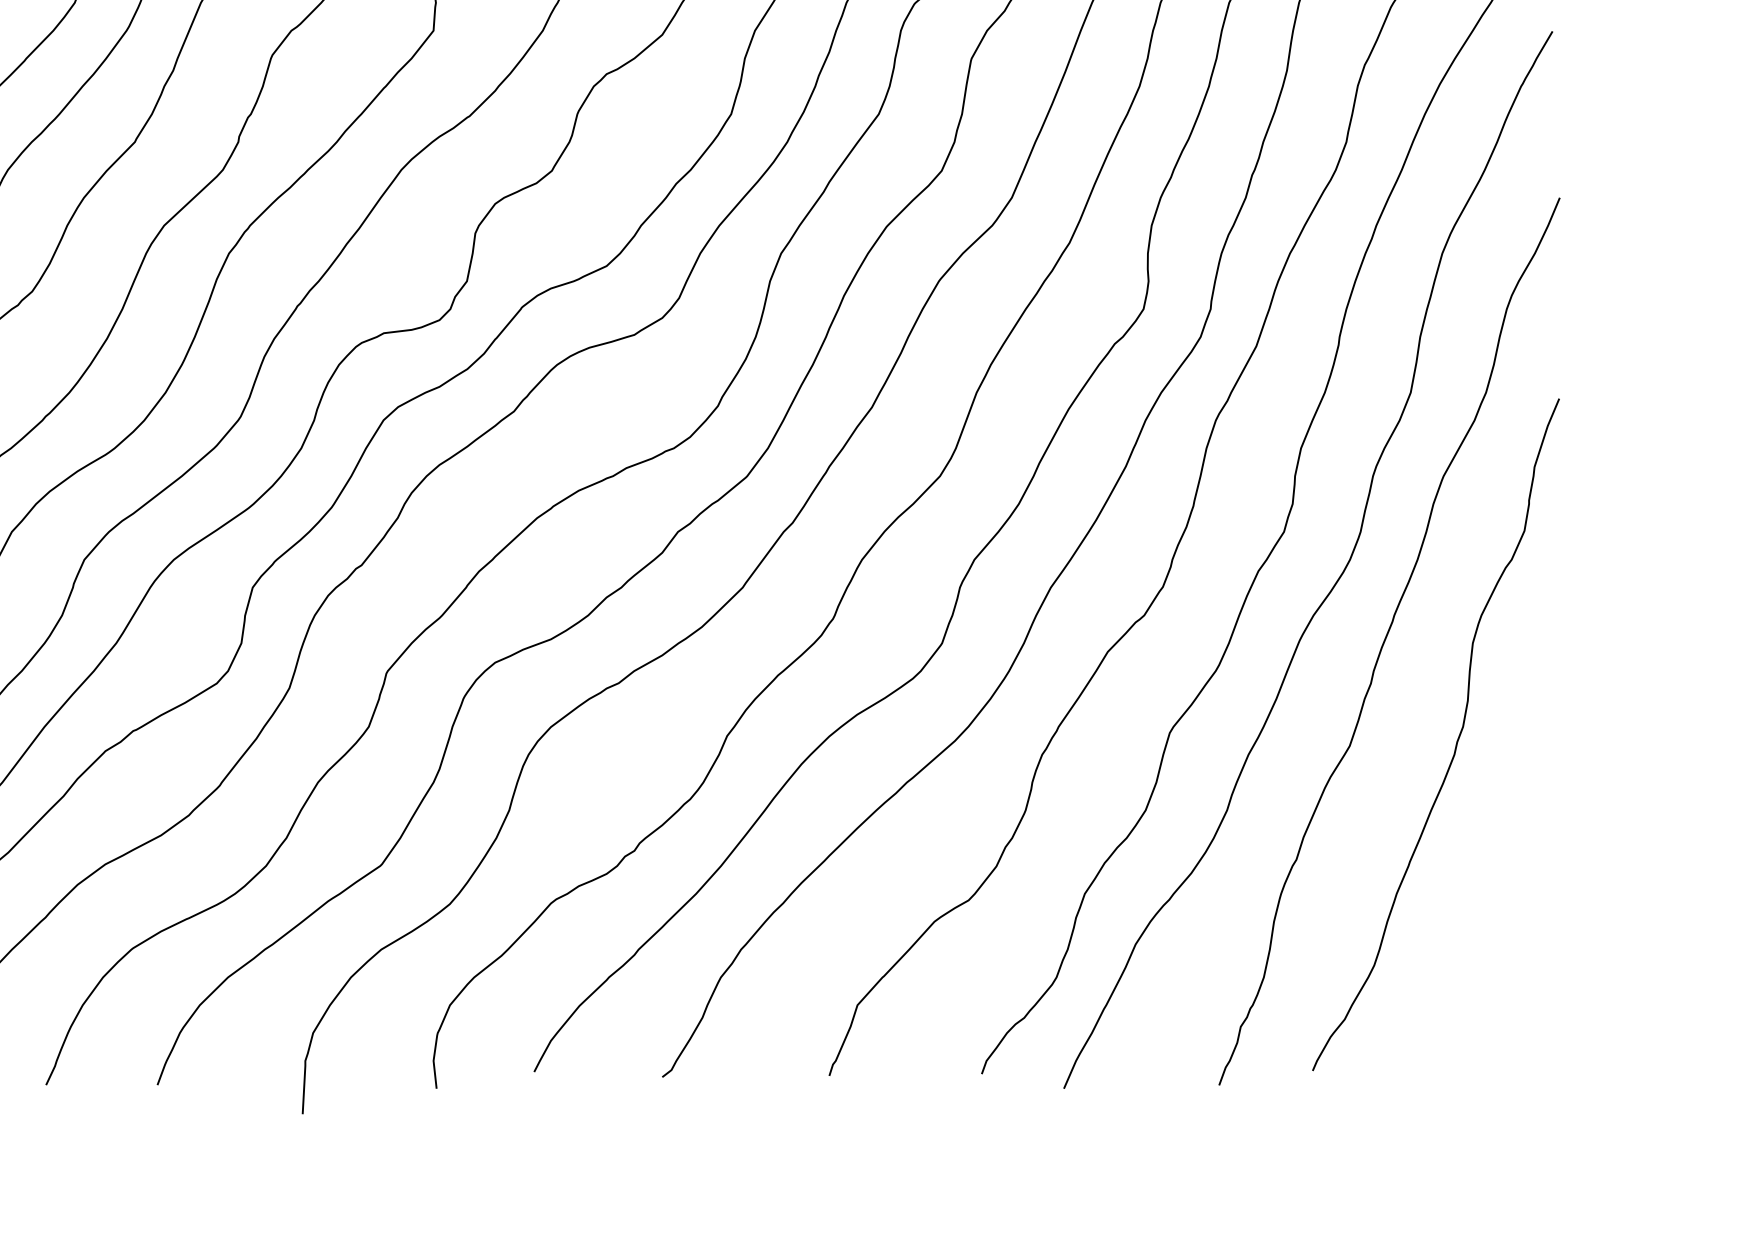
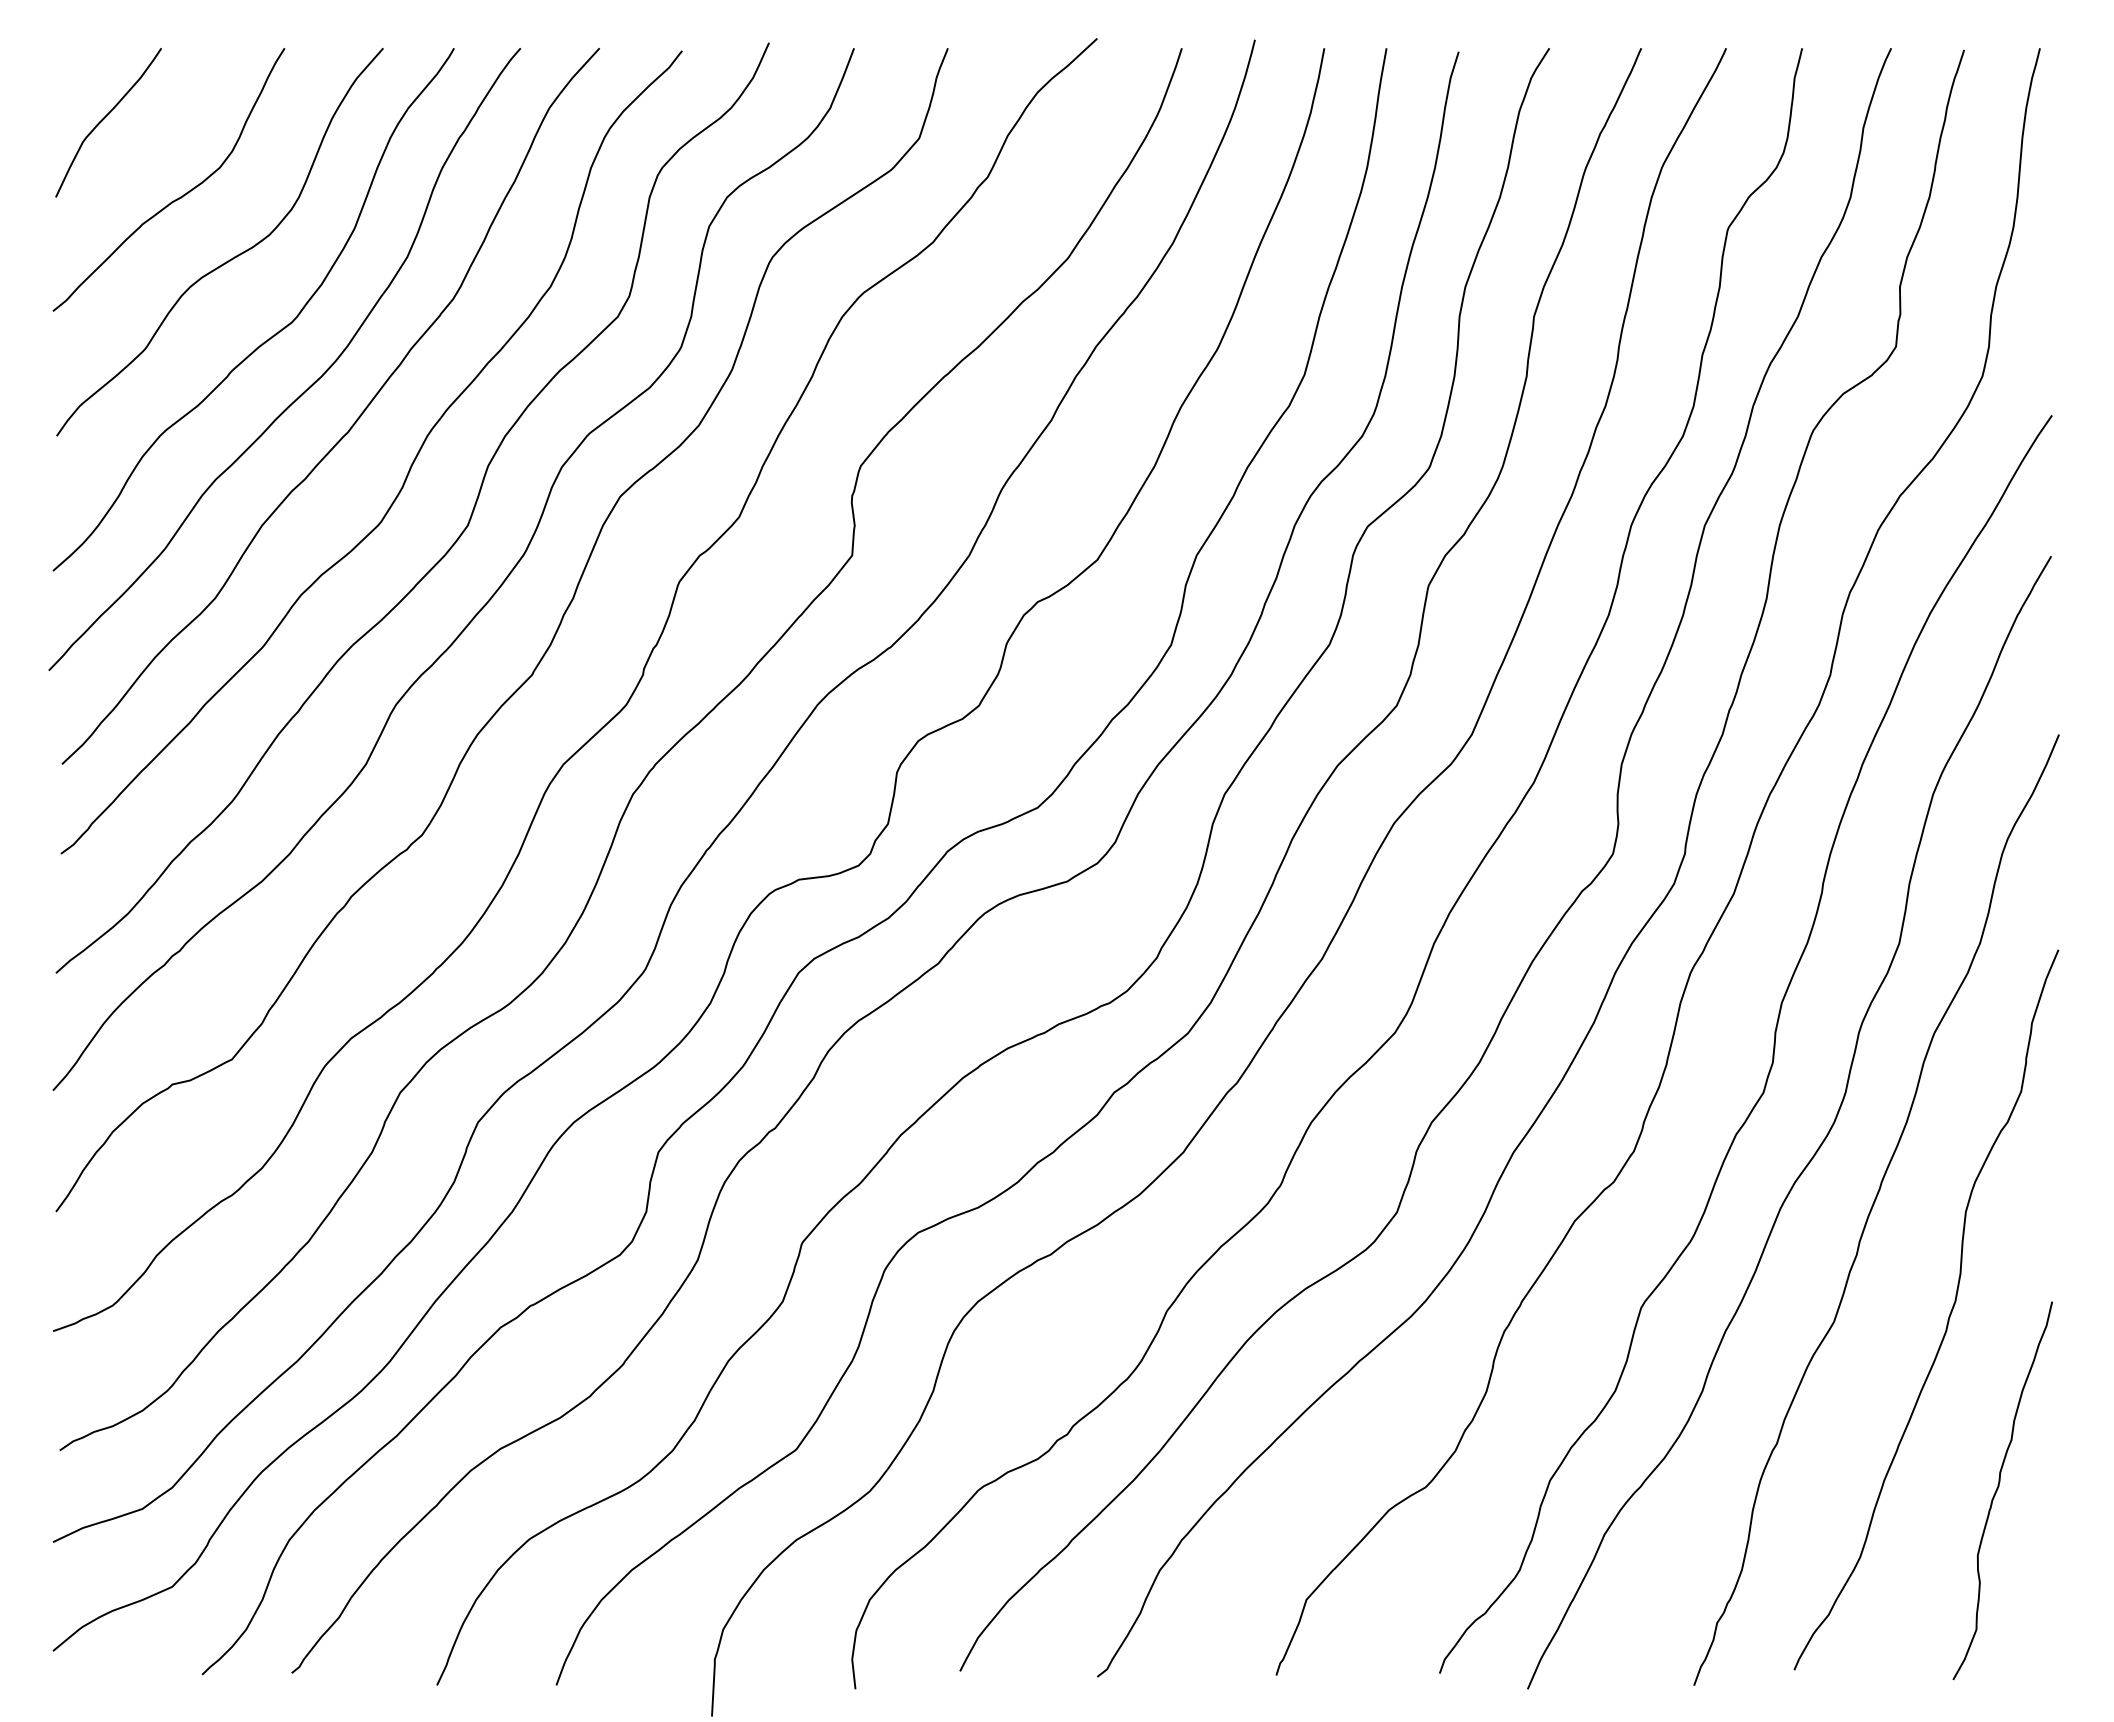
curve: (1503, 902) -> (1998, 1489), added

